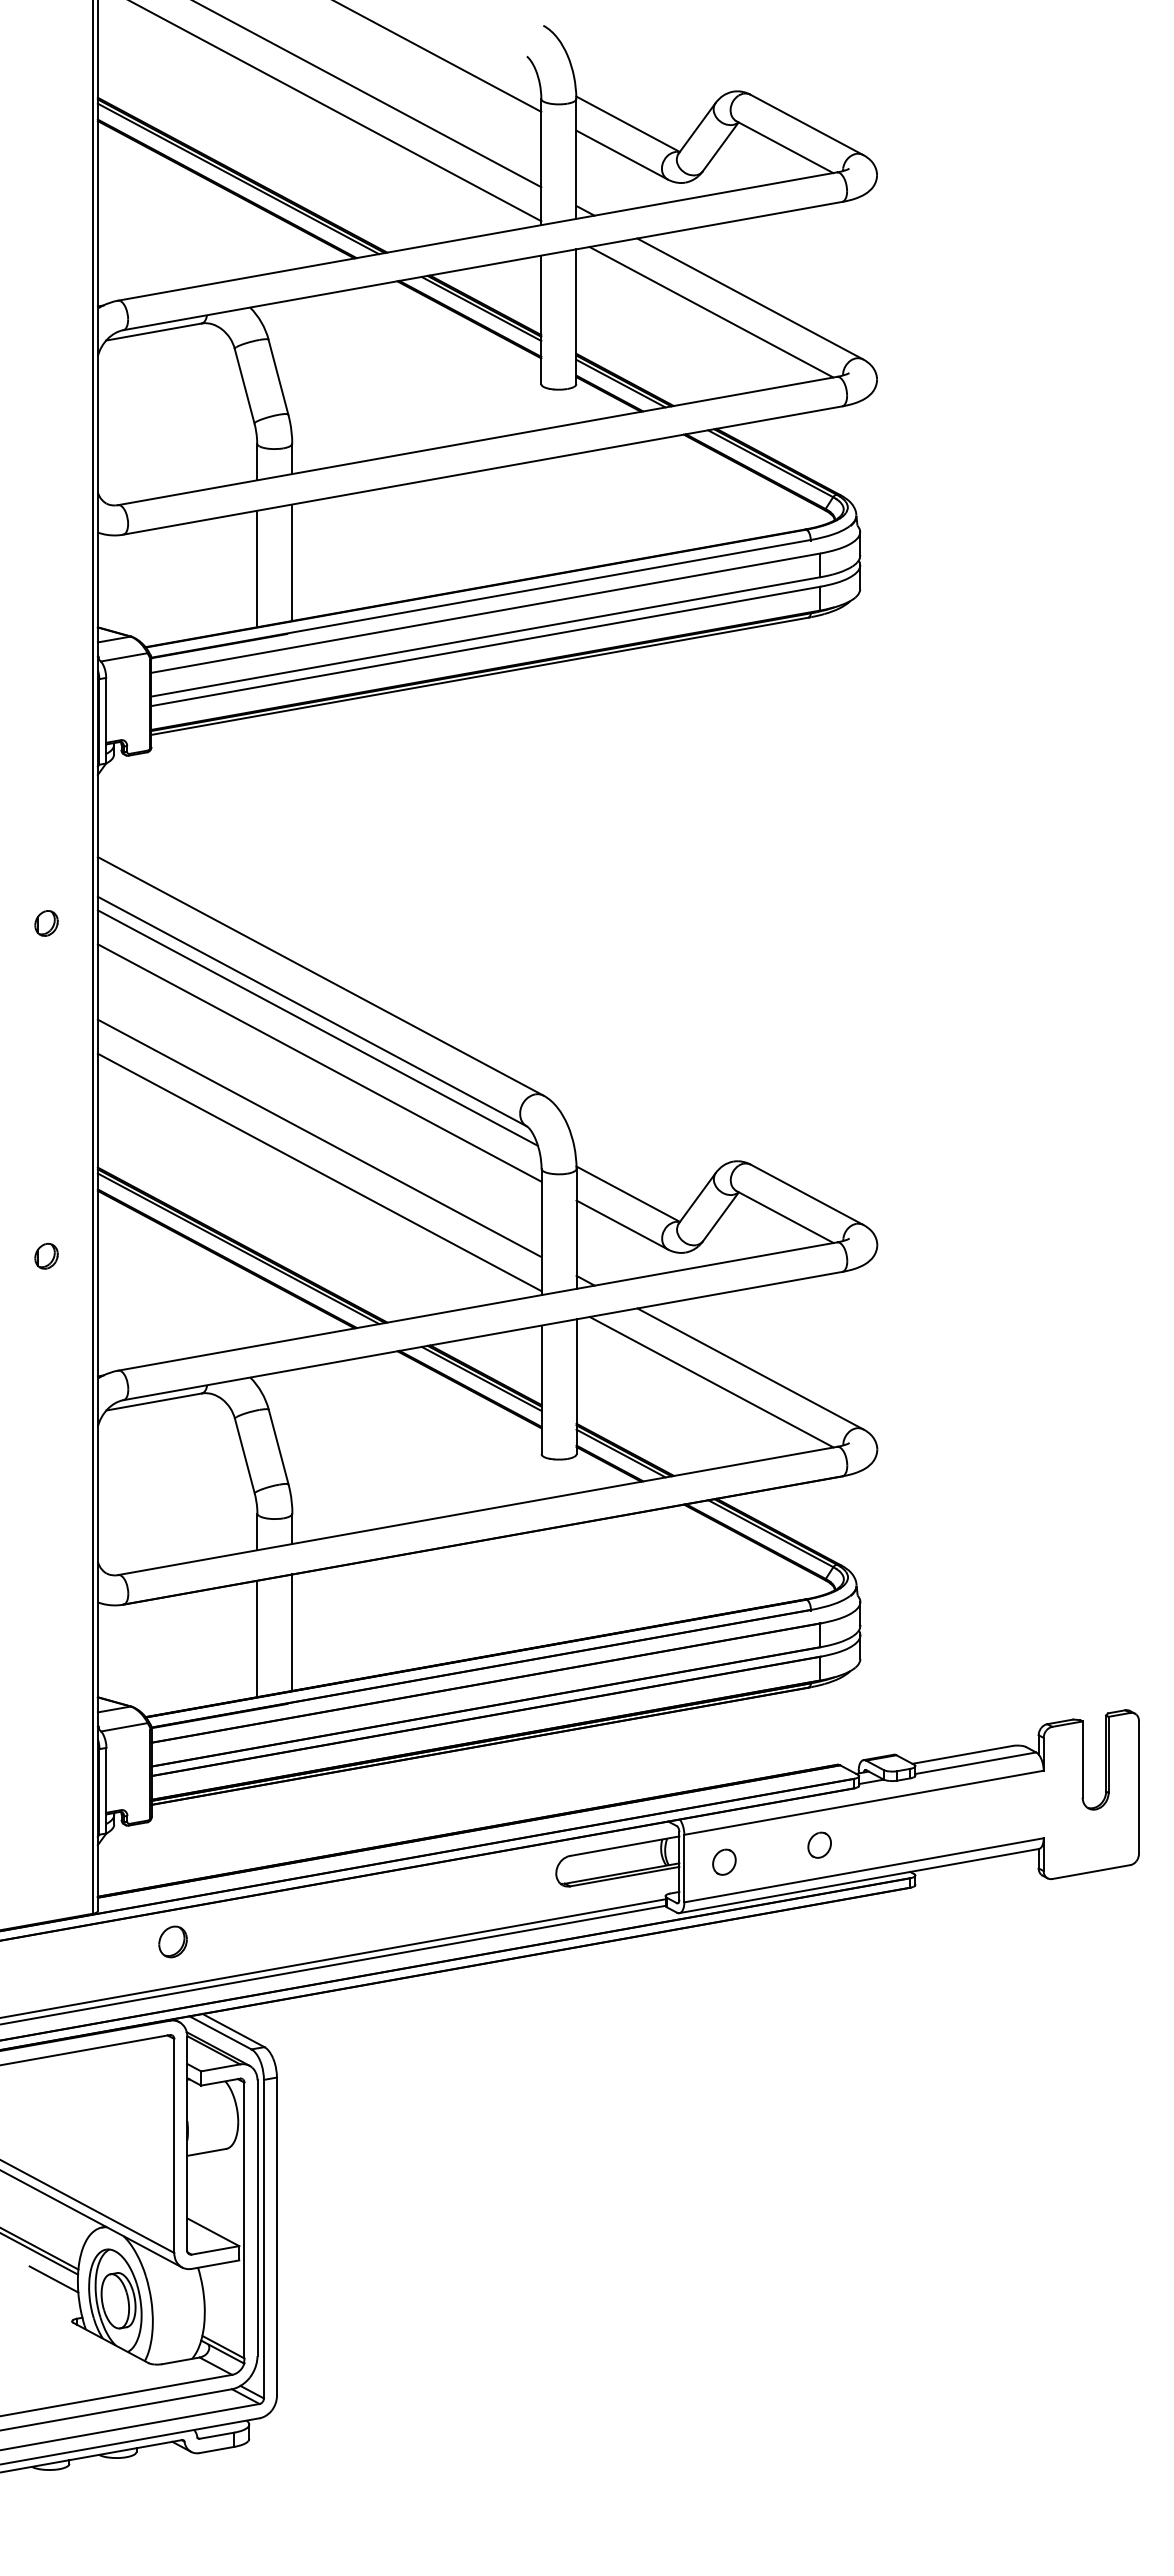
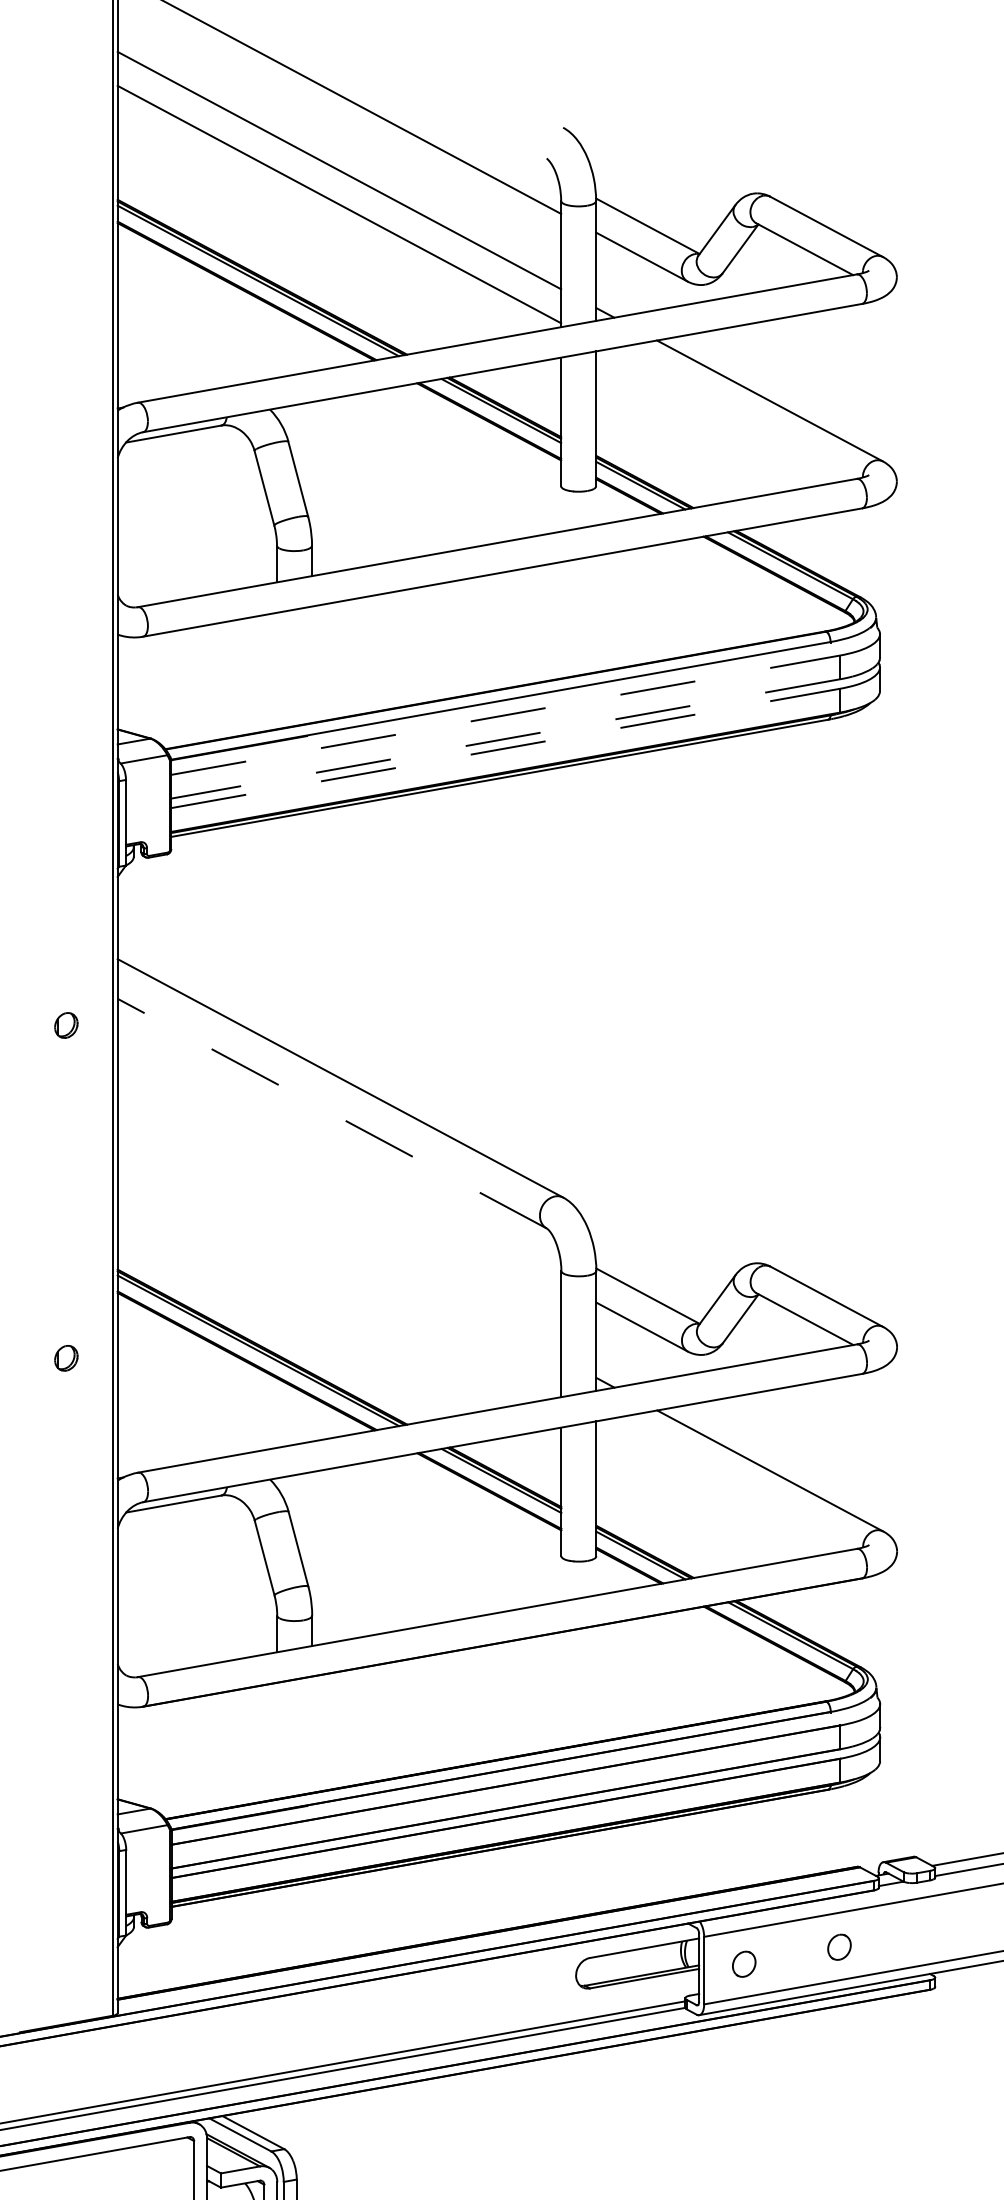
line: (711, 312) -> (731, 414), removed
line: (292, 562) -> (312, 664), removed
line: (257, 568) -> (277, 670), removed
line: (485, 613) -> (505, 715), solid -> dashed
line: (485, 636) -> (505, 738), solid -> dashed
line: (485, 646) -> (505, 748), solid -> dashed
line: (312, 1011) -> (332, 1113), solid -> dashed
line: (317, 1027) -> (337, 1129), removed
line: (319, 1062) -> (339, 1164), removed
line: (319, 1138) -> (339, 1240), removed
line: (319, 1172) -> (339, 1274), removed
line: (711, 1381) -> (731, 1483), removed
line: (292, 1632) -> (312, 1734), removed
line: (257, 1638) -> (277, 1740), removed
part: (172, 1941) -> (192, 2043), removed

